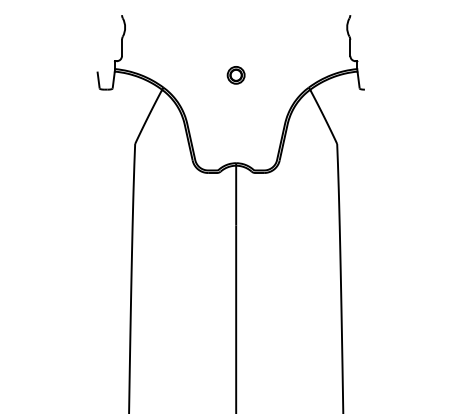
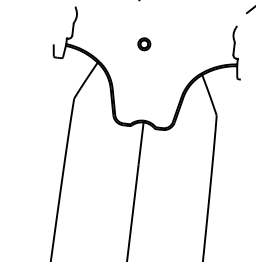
part: (235, 75) -> (143, 44), moved

